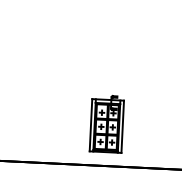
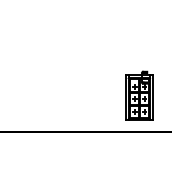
part: (107, 123) -> (139, 95), moved

